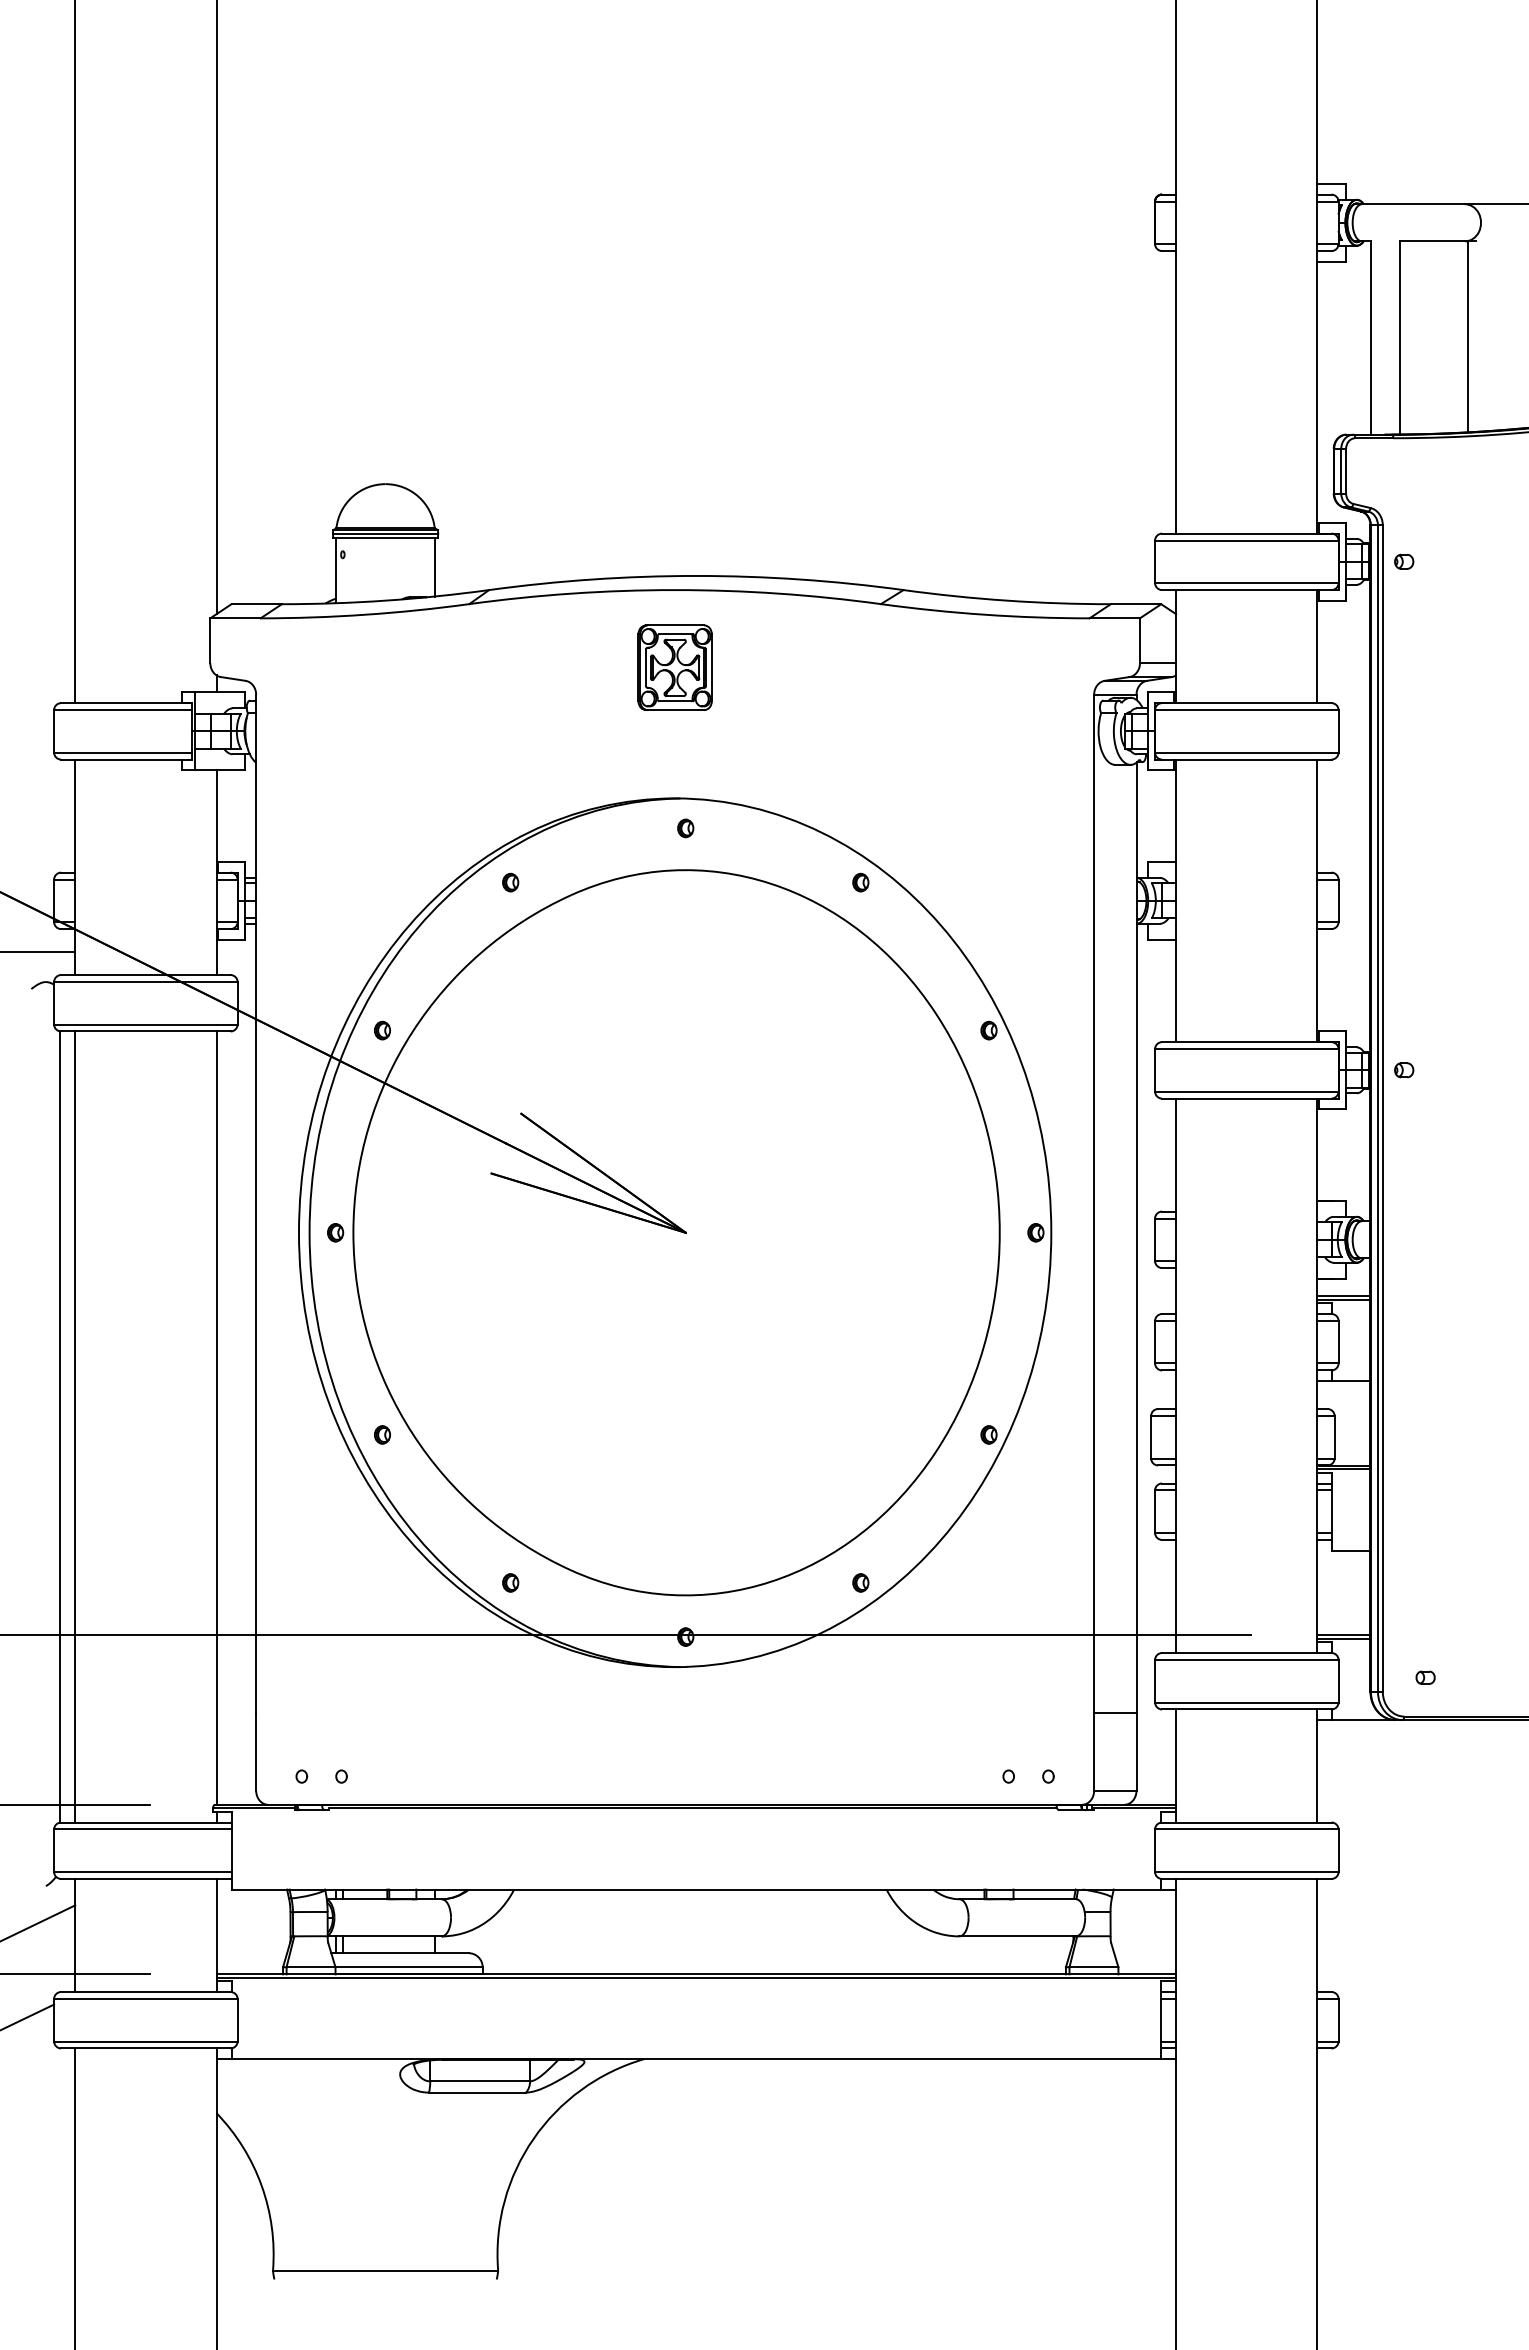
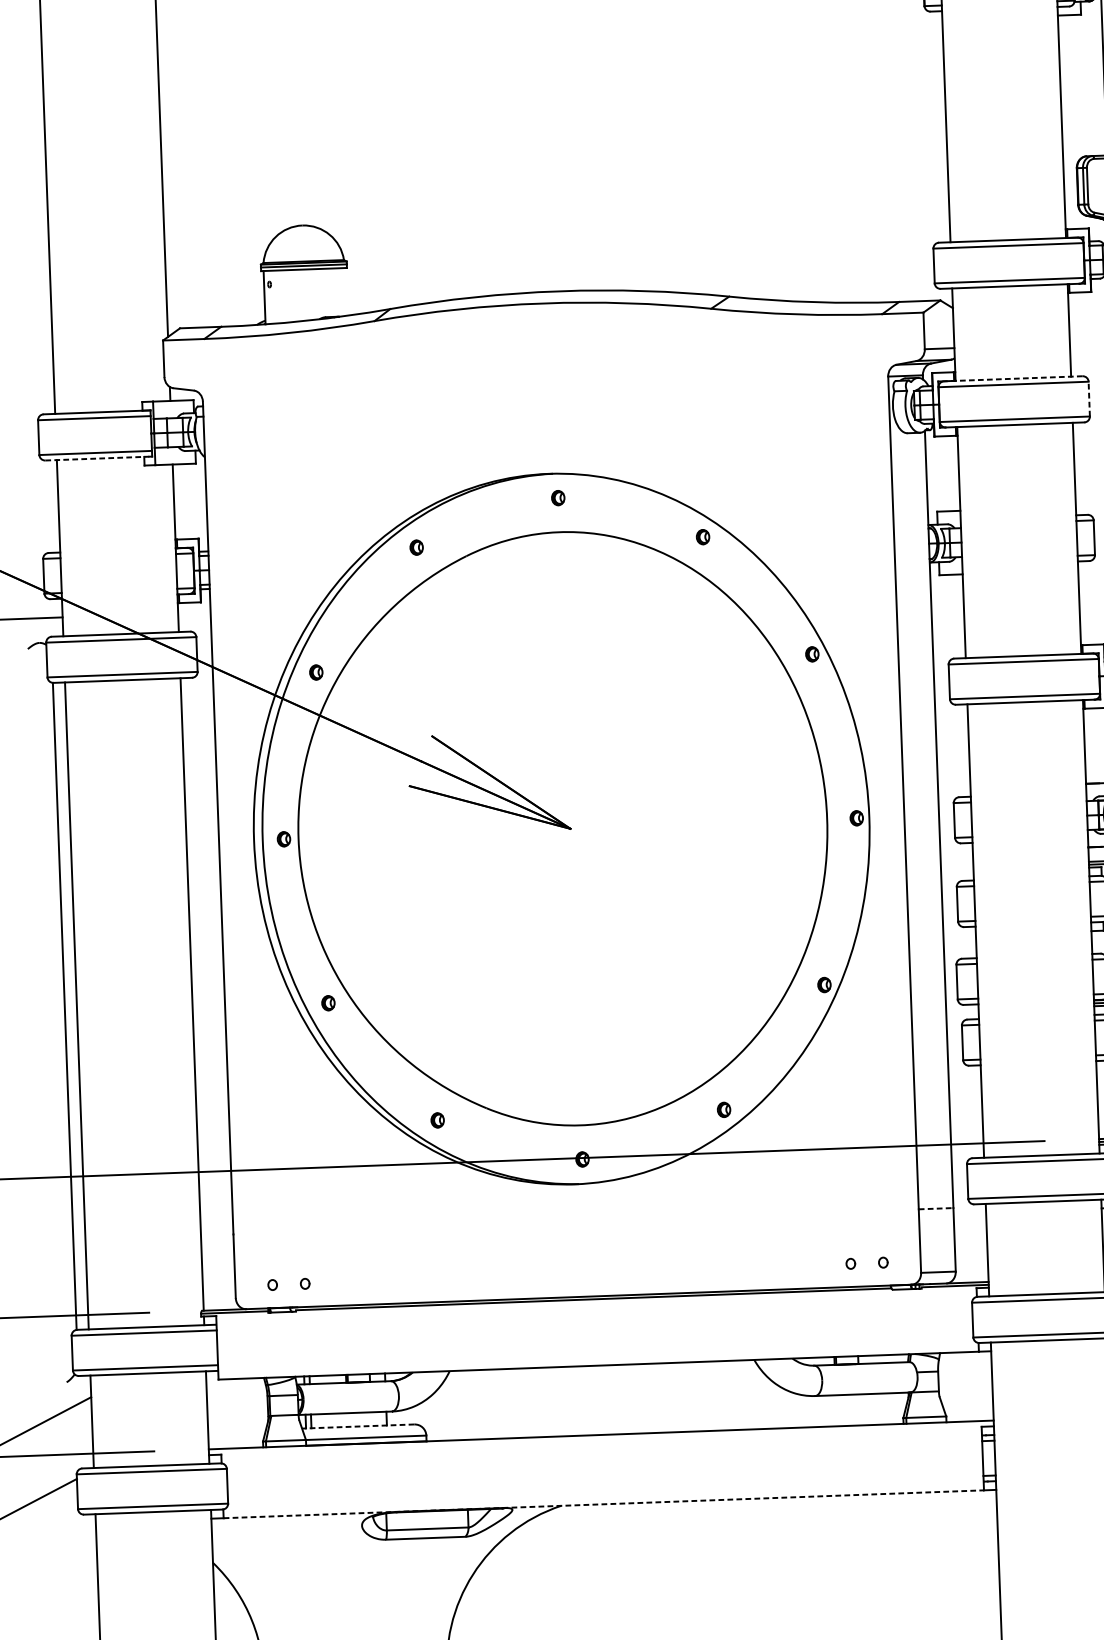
line: (435, 566) -> (345, 291), removed
part: (674, 667) -> (544, 366), removed
line: (1246, 703) -> (1013, 379), solid -> dashed
line: (1338, 730) -> (1089, 398), solid -> dashed
line: (124, 759) -> (97, 458), solid -> dashed
line: (1115, 1713) -> (936, 1209), solid -> dashed
line: (399, 1953) -> (357, 1426), solid -> dashed
line: (696, 1977) -> (601, 1437), removed
line: (696, 2059) -> (603, 1504), solid -> dashed

